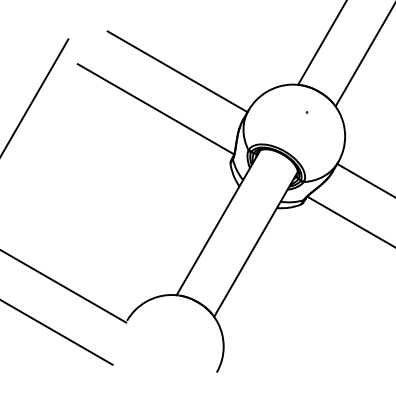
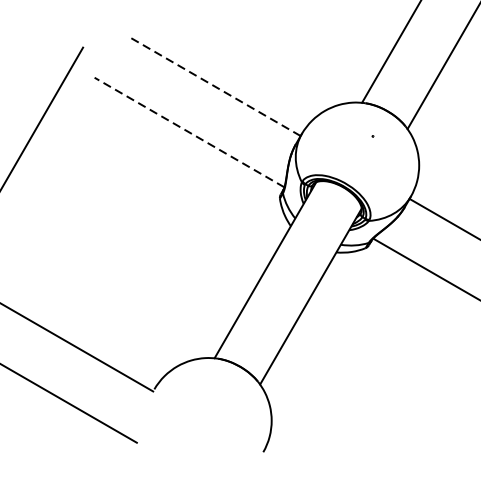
line: (177, 71) -> (215, 86), solid -> dashed
line: (155, 109) -> (188, 132), solid -> dashed

